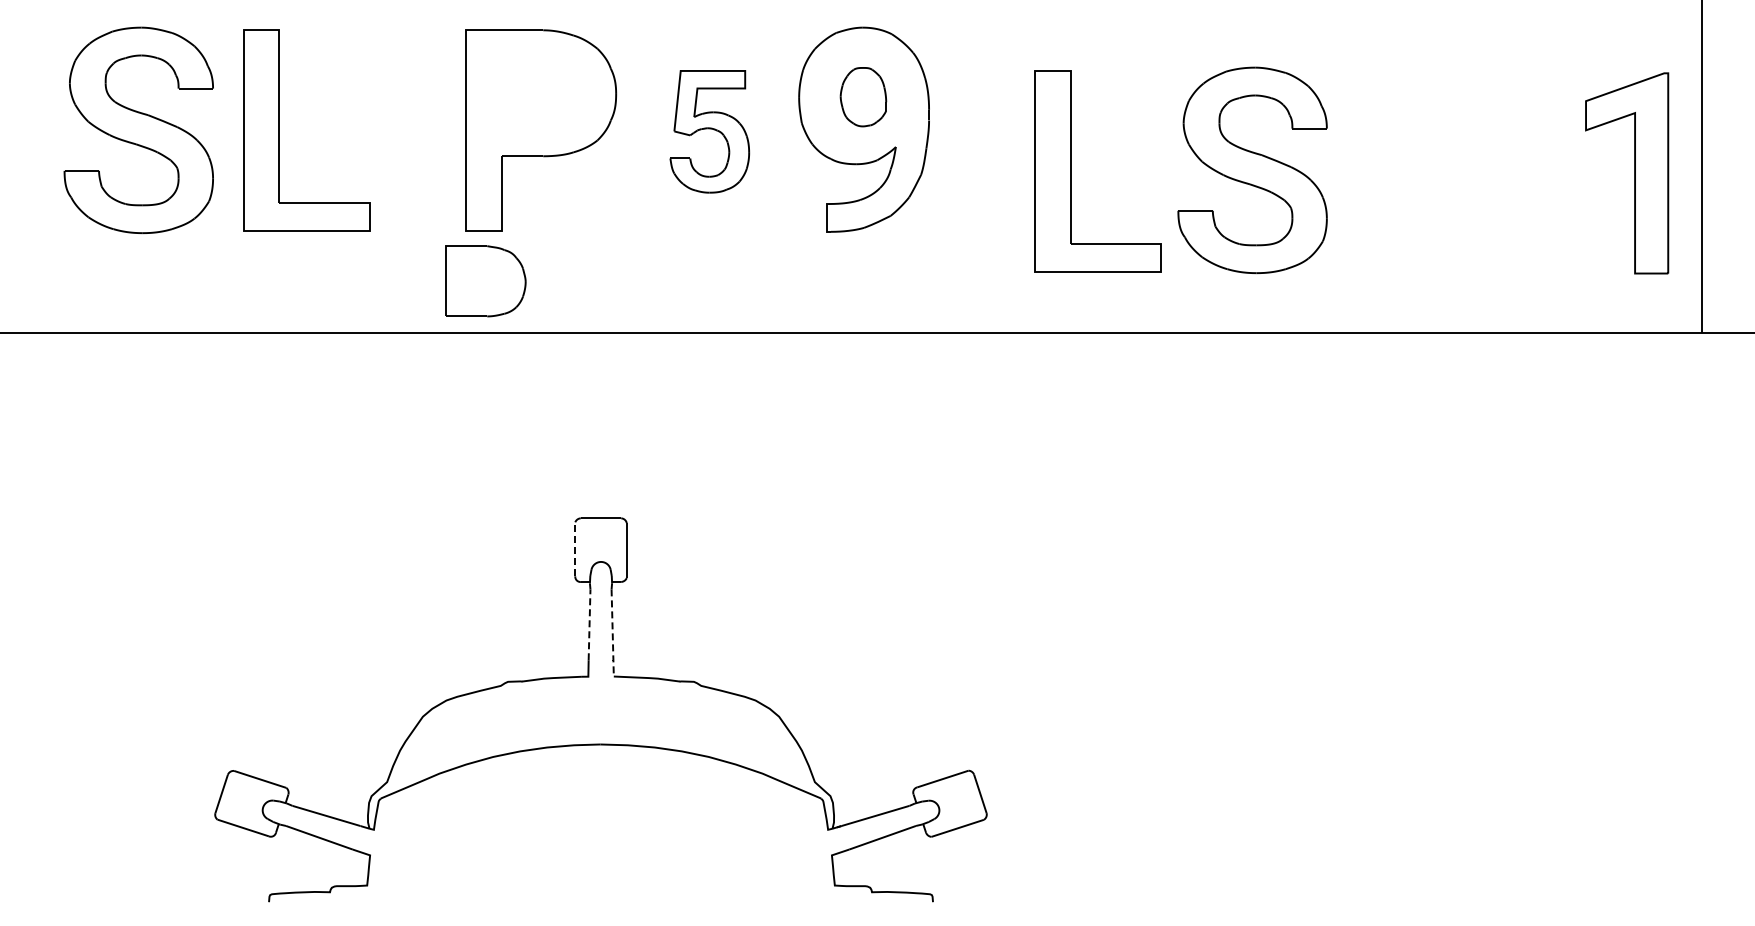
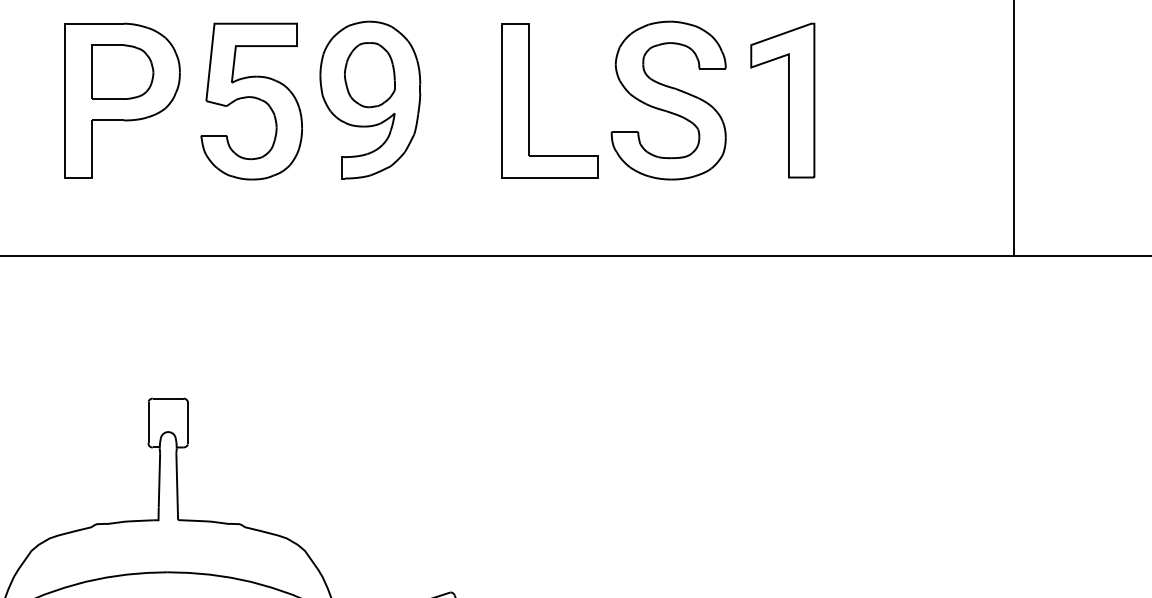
part: (863, 96) -> (369, 74), size x1.43
part: (709, 131) -> (251, 101), size x1.67
part: (1252, 170) -> (668, 100), moved
part: (1071, 171) -> (529, 100), moved
part: (1634, 173) -> (788, 100), moved
part: (485, 281) -> (122, 72), moved
line: (575, 549) -> (148, 422), dashed -> solid
line: (589, 624) -> (159, 480), dashed -> solid
line: (612, 632) -> (177, 486), dashed -> solid

